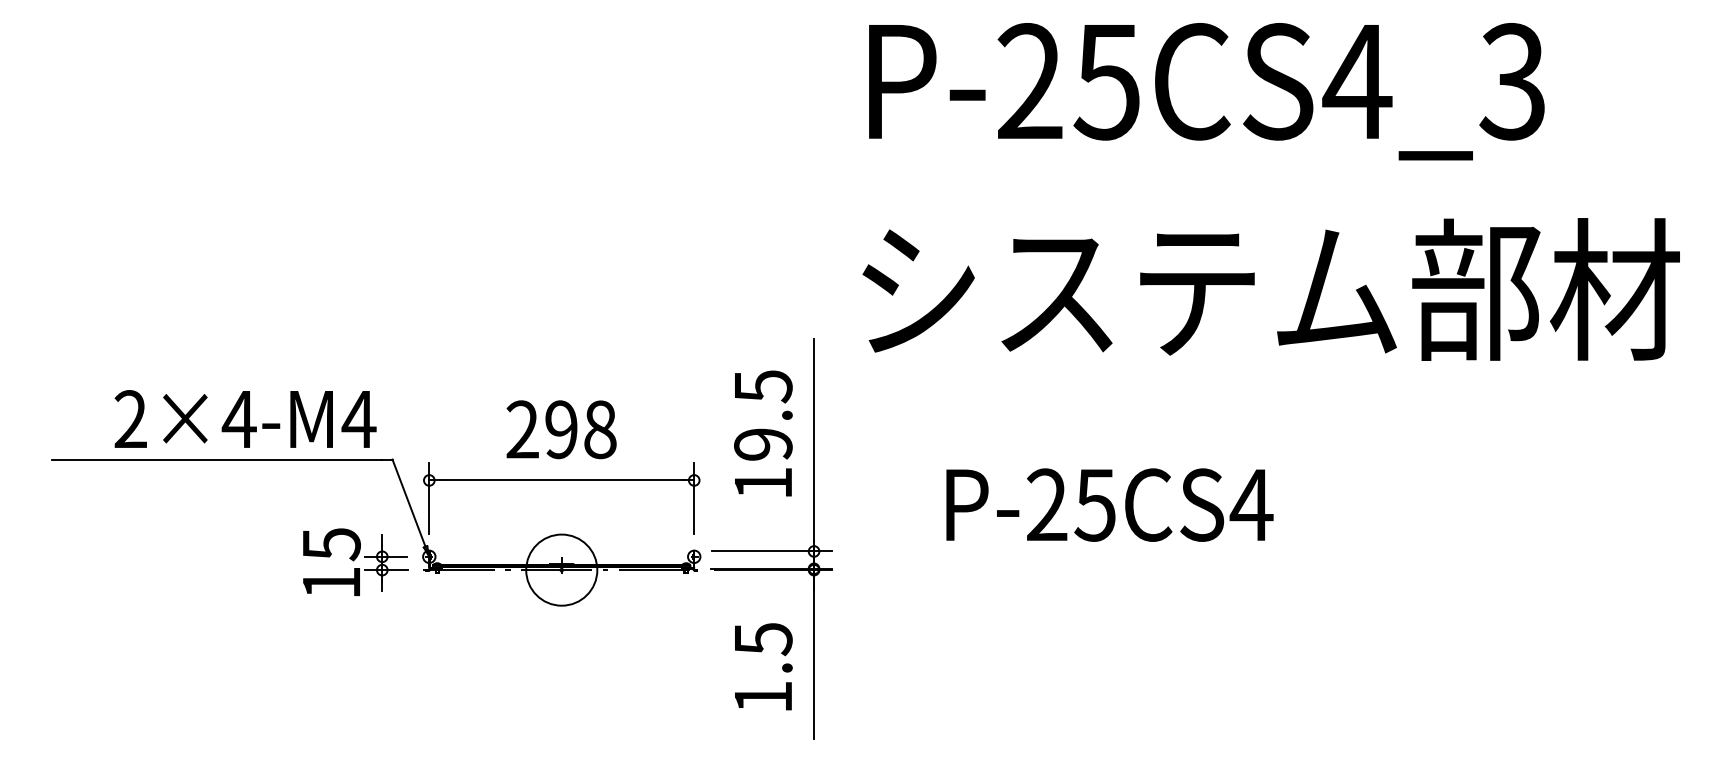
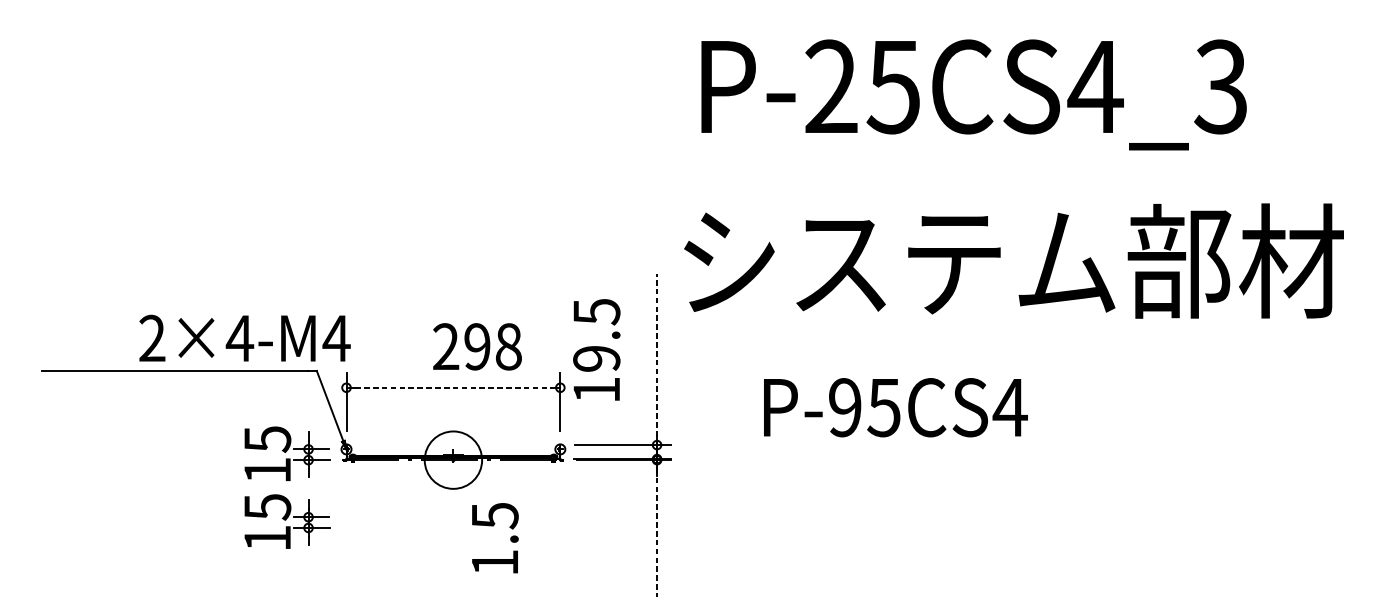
text: (1206, 91) -> (973, 94), moved
text: (1270, 289) -> (1013, 261), moved
text: (245, 418) -> (244, 337), moved
text: (561, 429) -> (477, 346), moved
text: (763, 433) -> (596, 349), moved
line: (814, 440) -> (657, 355), solid -> dashed
line: (561, 480) -> (453, 387), solid -> dashed
text: (1047, 504) -> (845, 407), P-25CS4 -> P-95CS4
part: (355, 645) -> (286, 521), added
line: (814, 660) -> (657, 533), solid -> dashed
text: (763, 666) -> (495, 537), moved

